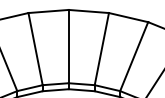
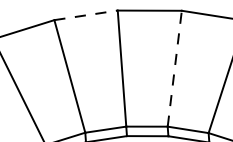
line: (49, 11) -> (87, 15), solid -> dashed
line: (101, 49) -> (174, 69), solid -> dashed

